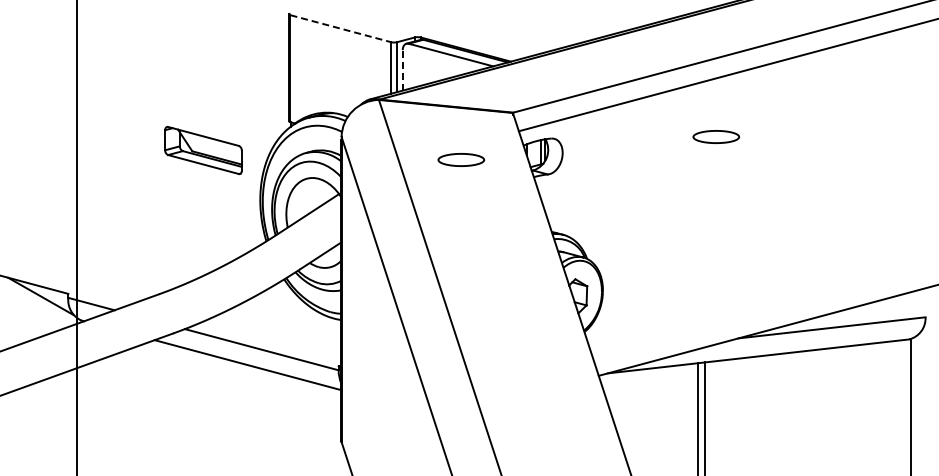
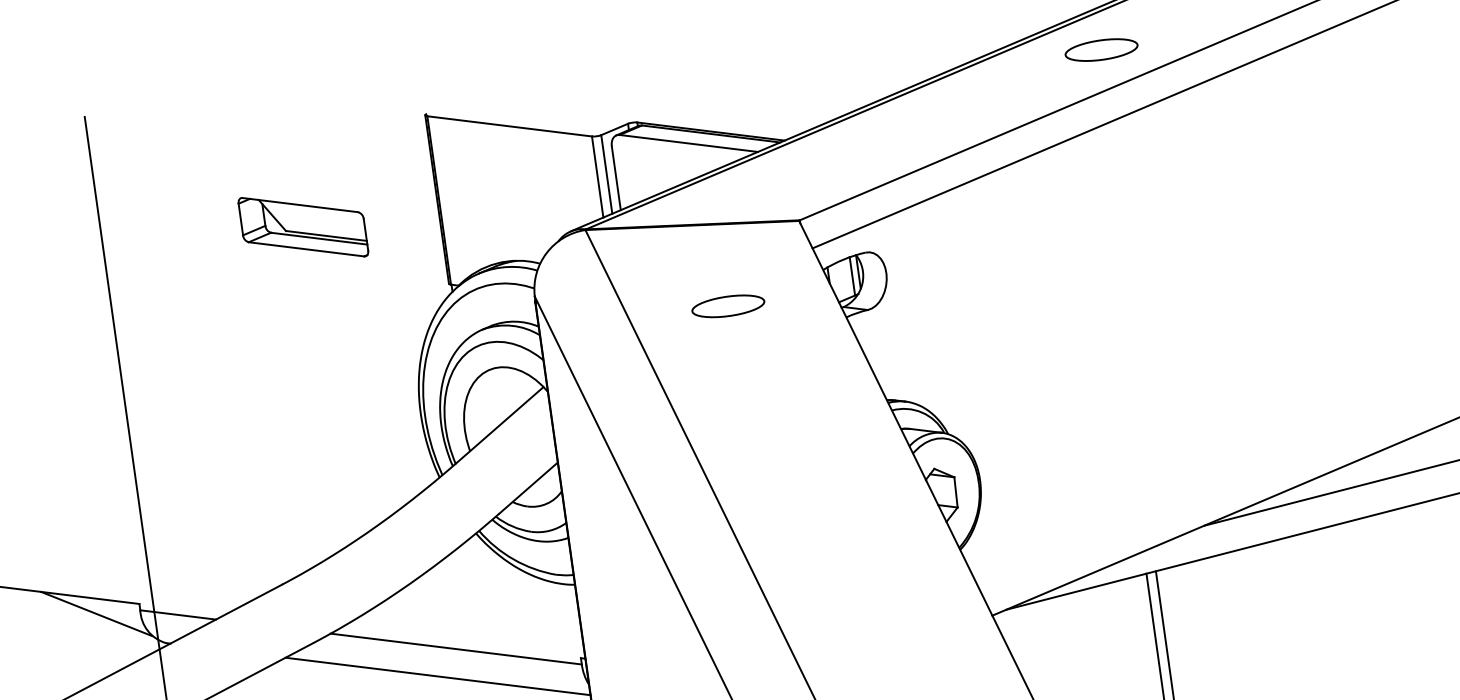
line: (341, 28) -> (510, 125), dashed -> solid
line: (402, 69) -> (615, 176), dashed -> solid
part: (716, 136) -> (1101, 49), moved
part: (203, 149) -> (303, 225), moved

